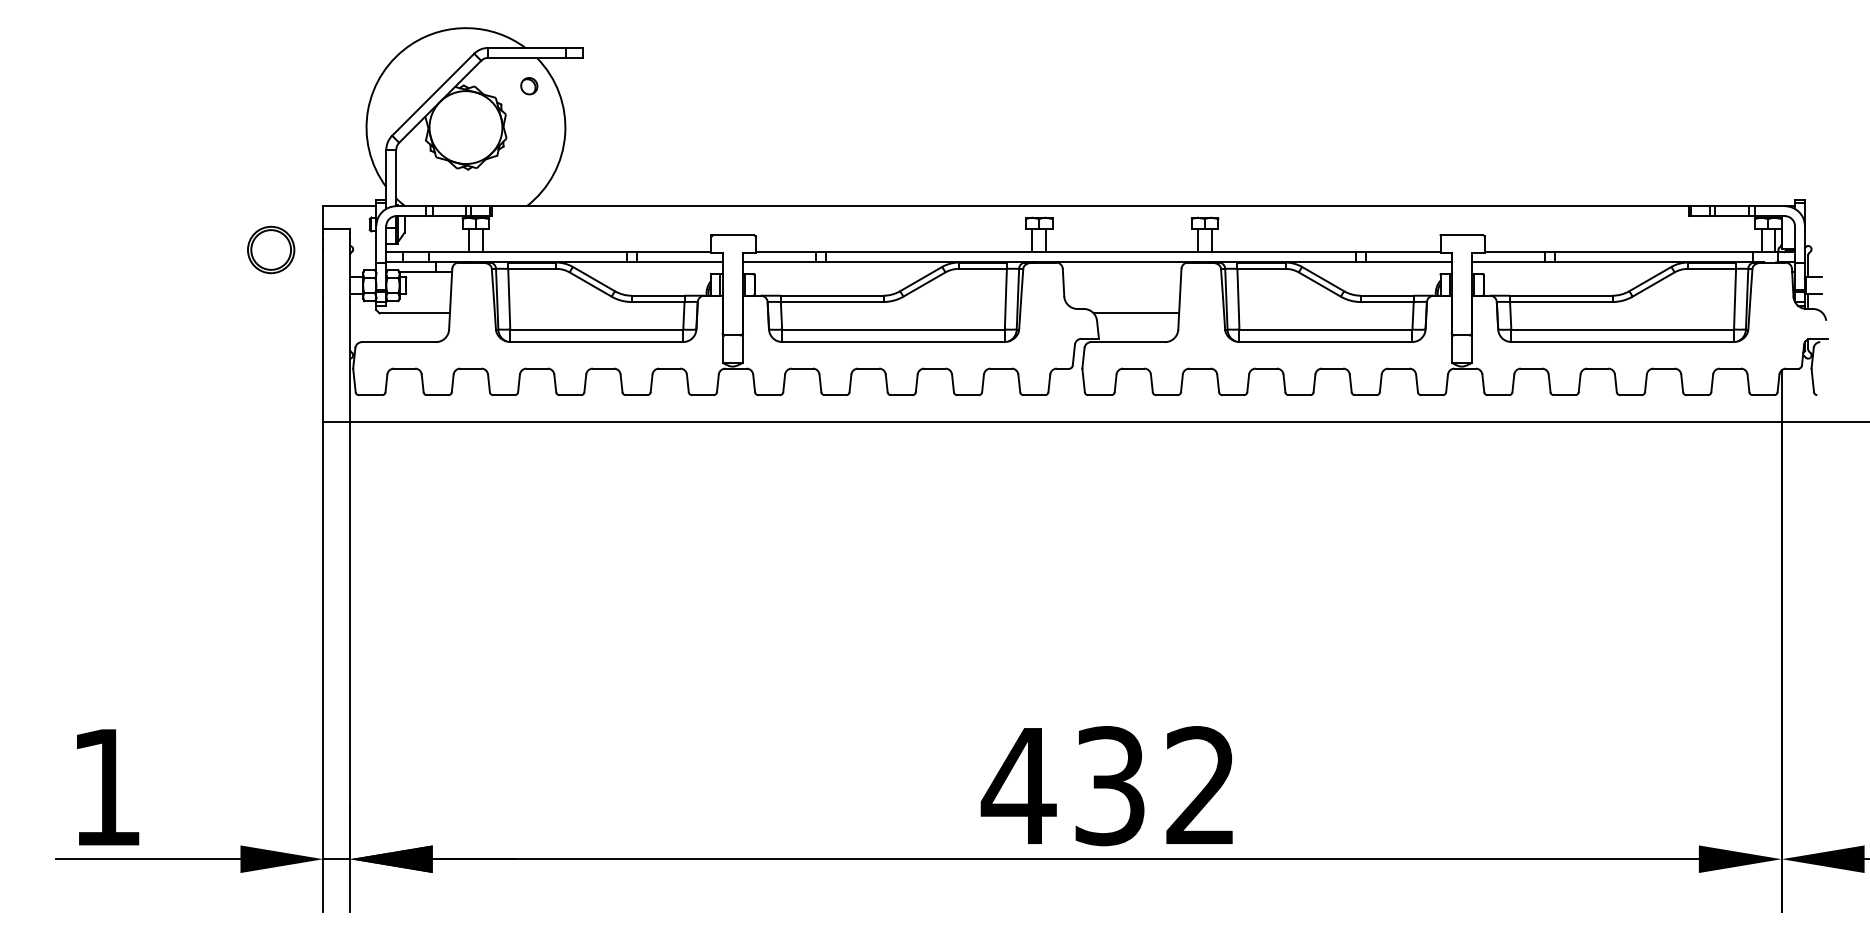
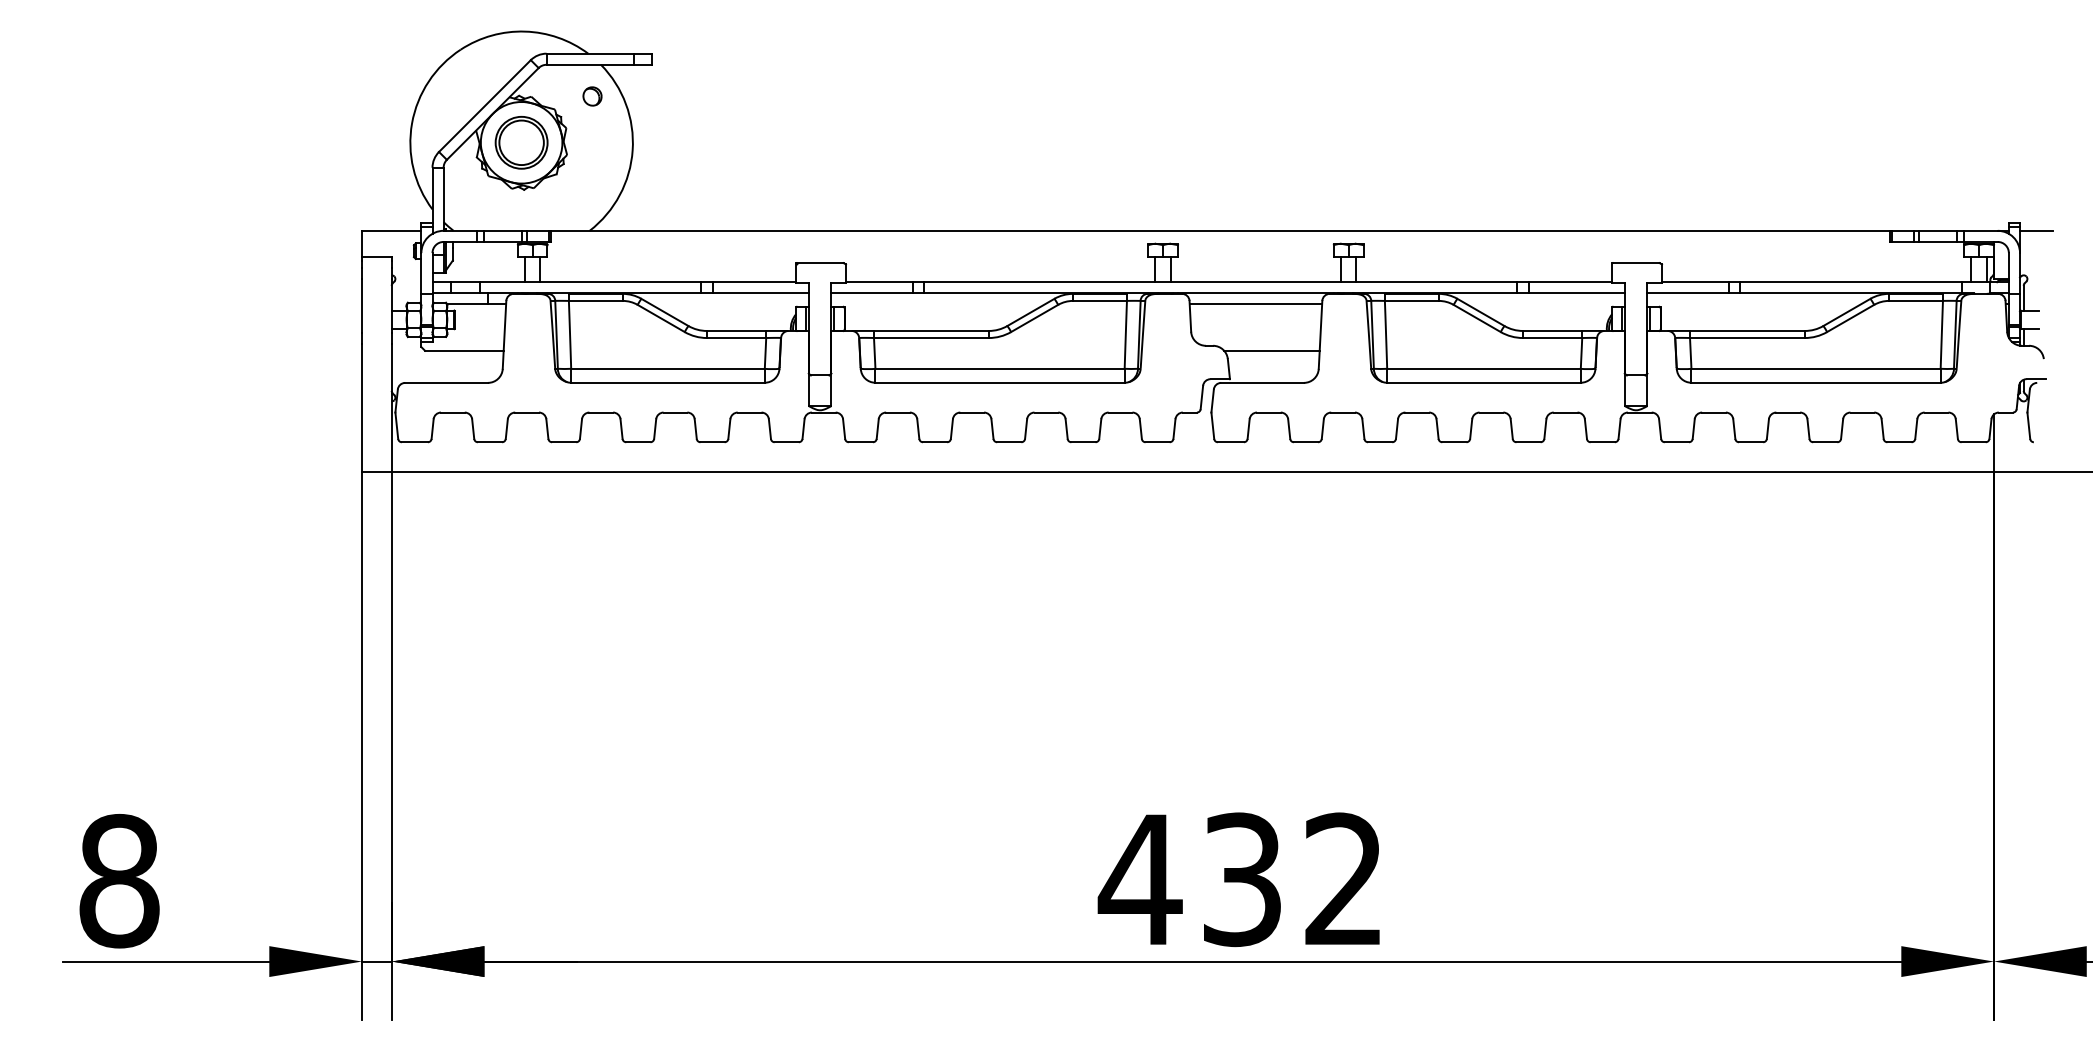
line: (1819, 205) -> (2036, 230), added
part: (271, 249) -> (521, 142), moved
line: (1121, 272) -> (1255, 304), added
text: (106, 787) -> (119, 881), 1 -> 8

